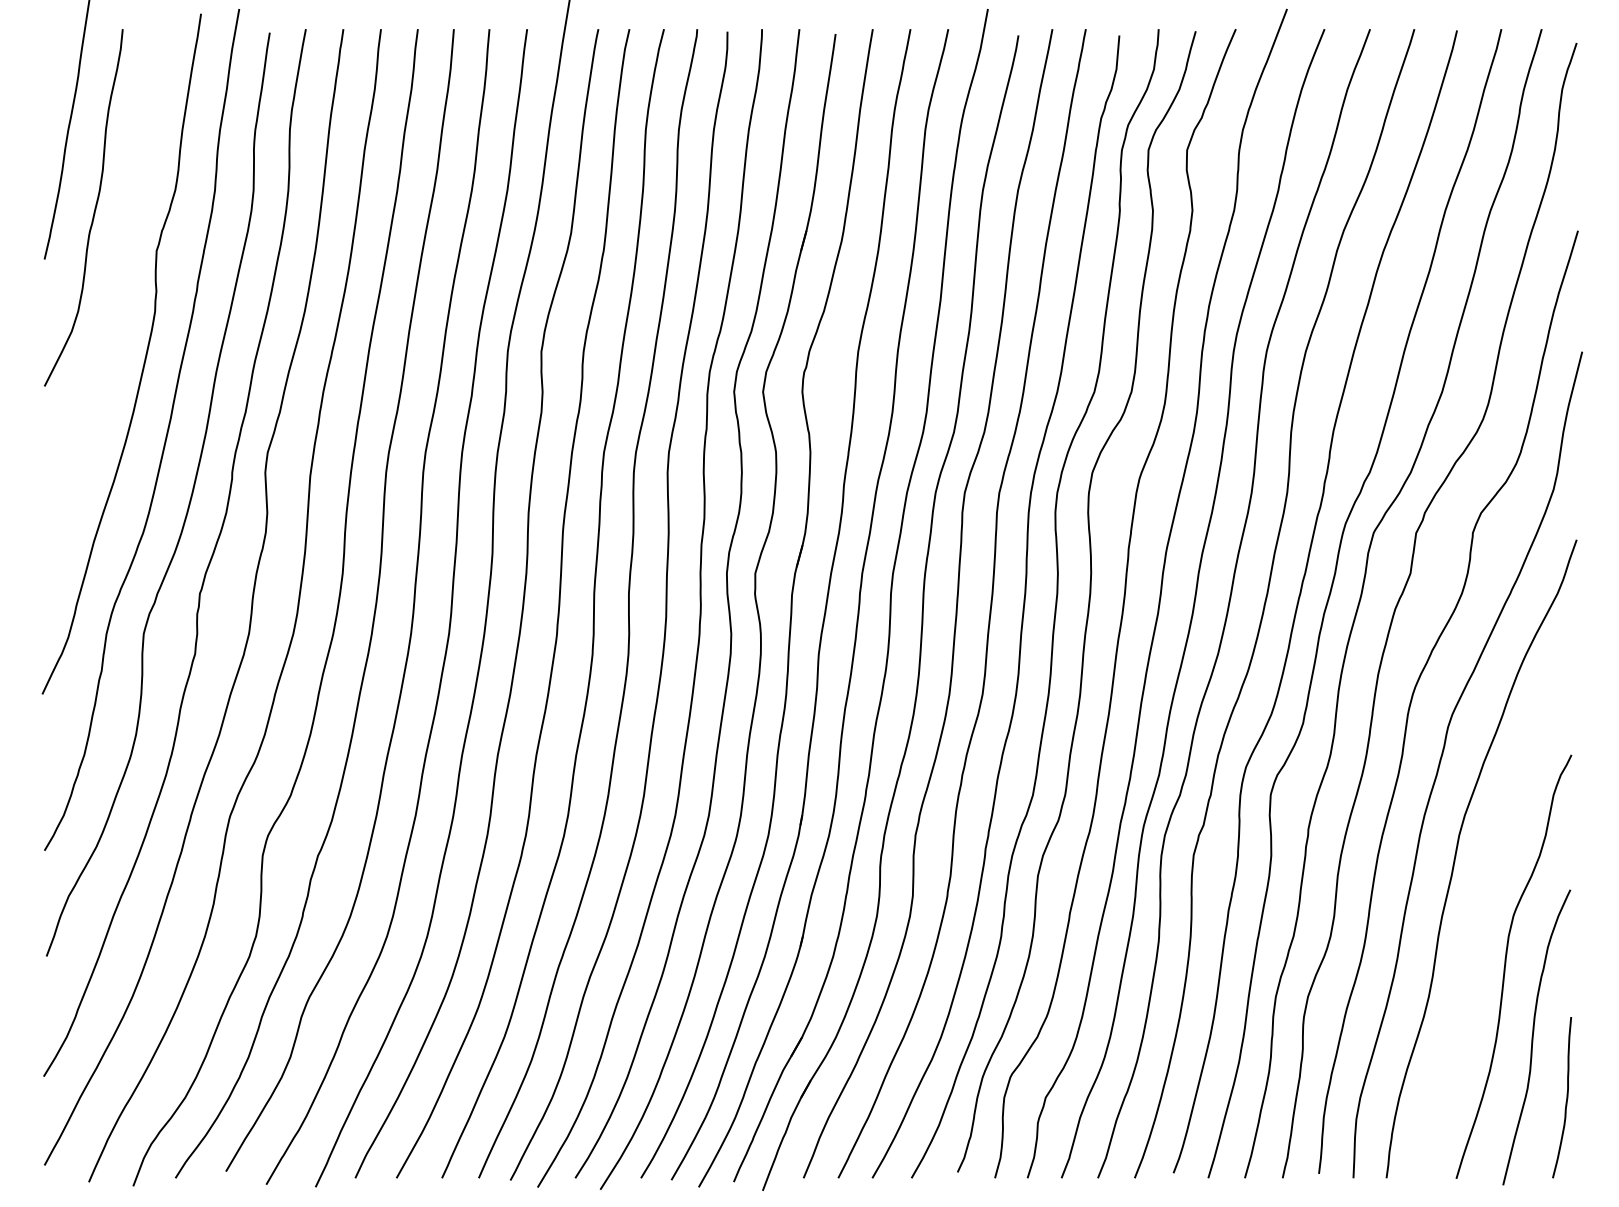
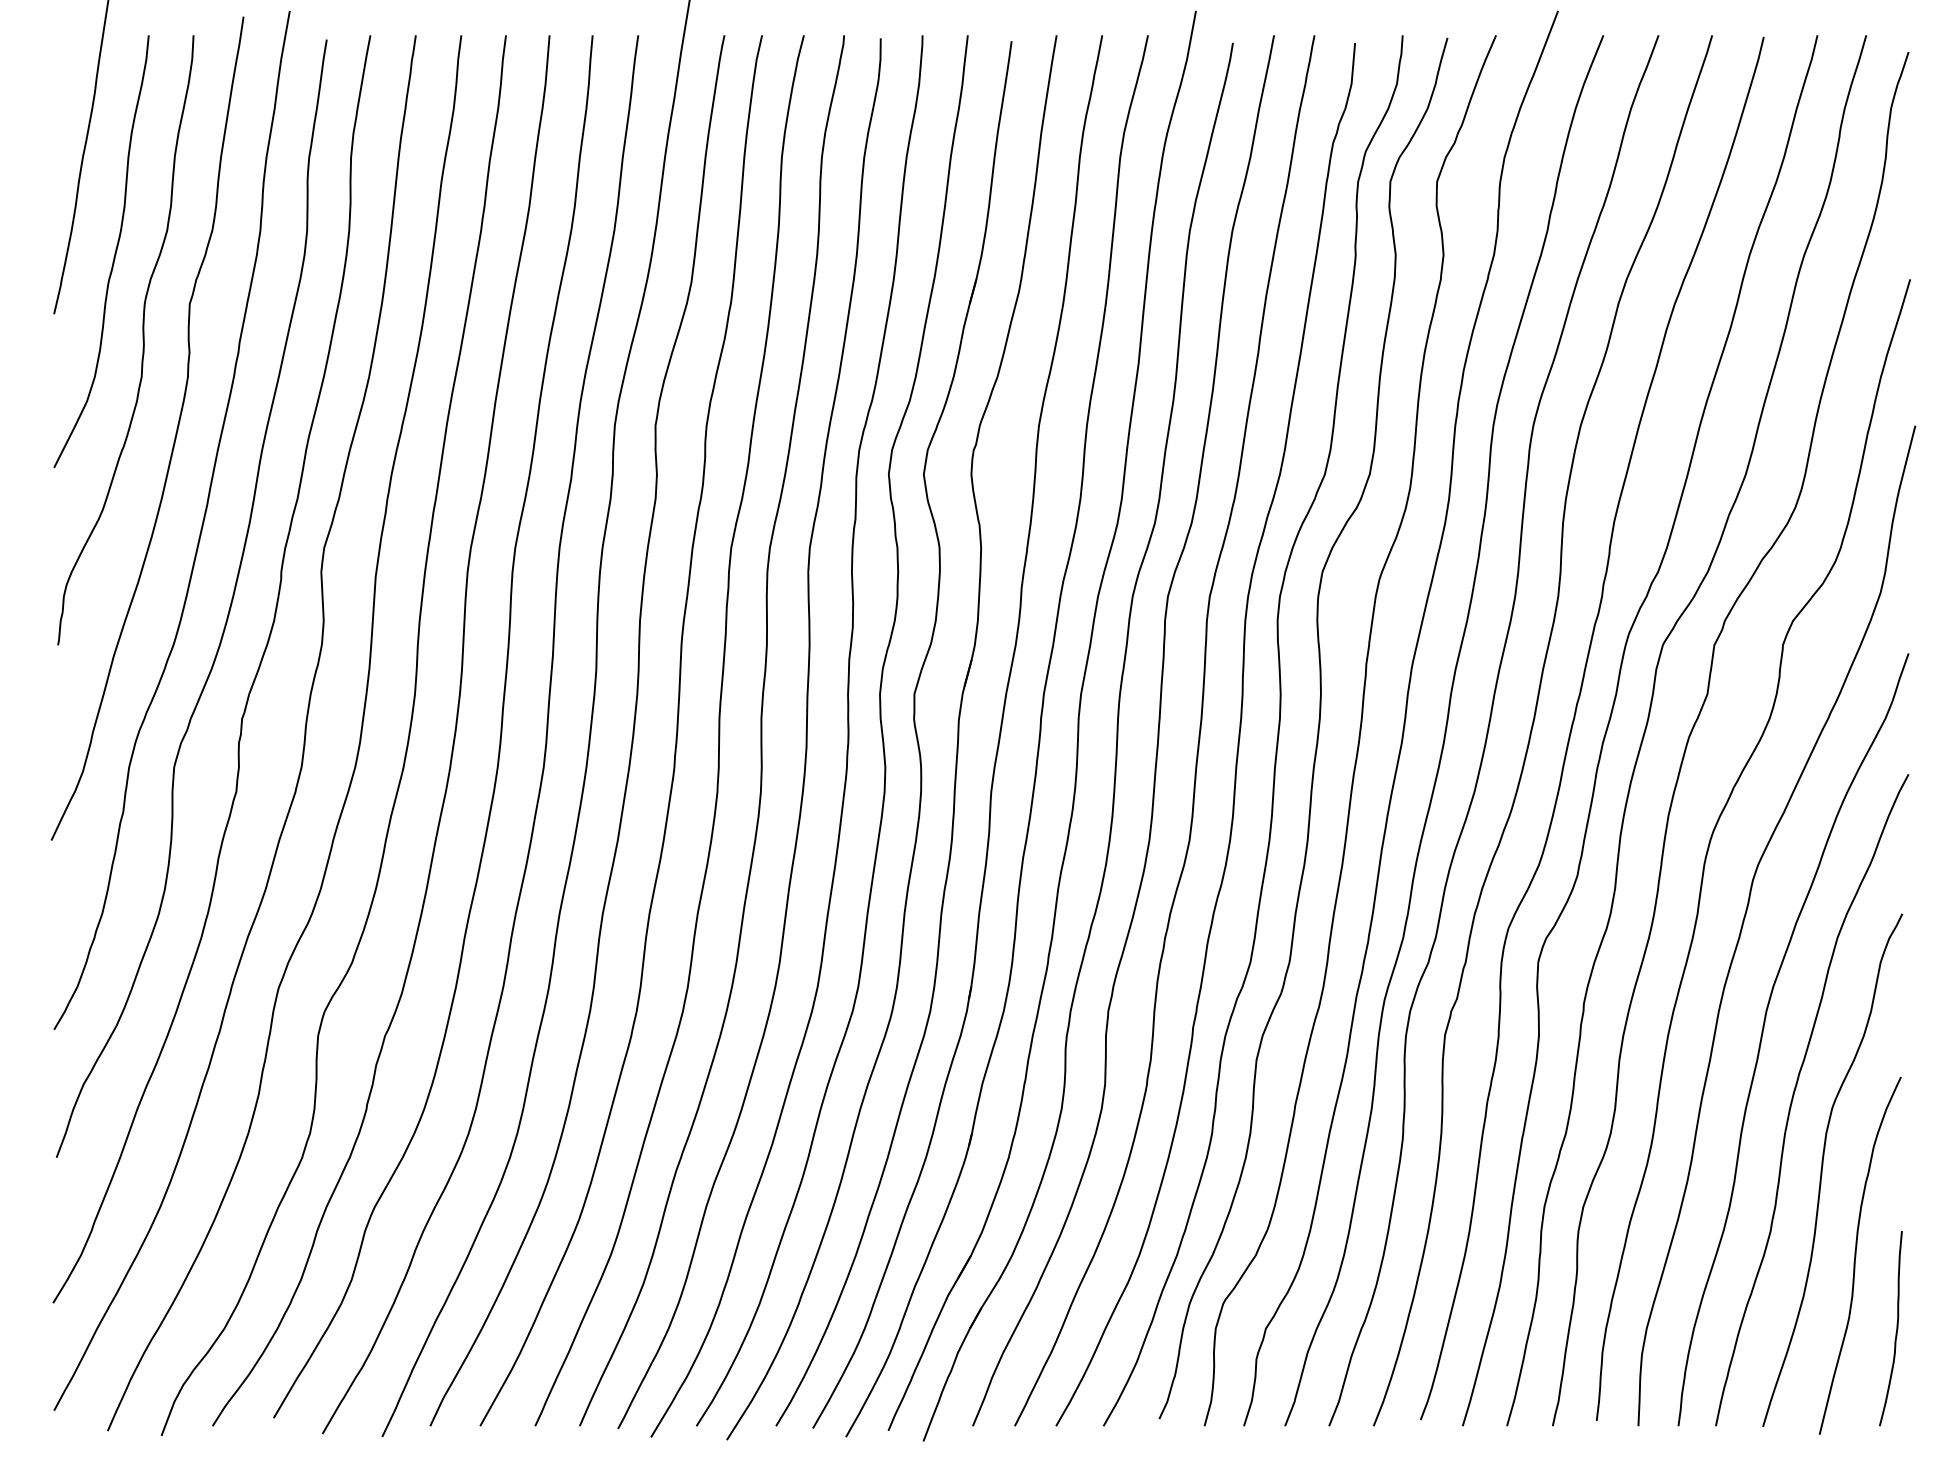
curve: (117, 281) -> (142, 340), added
curve: (1482, 905) -> (1794, 1096), added

